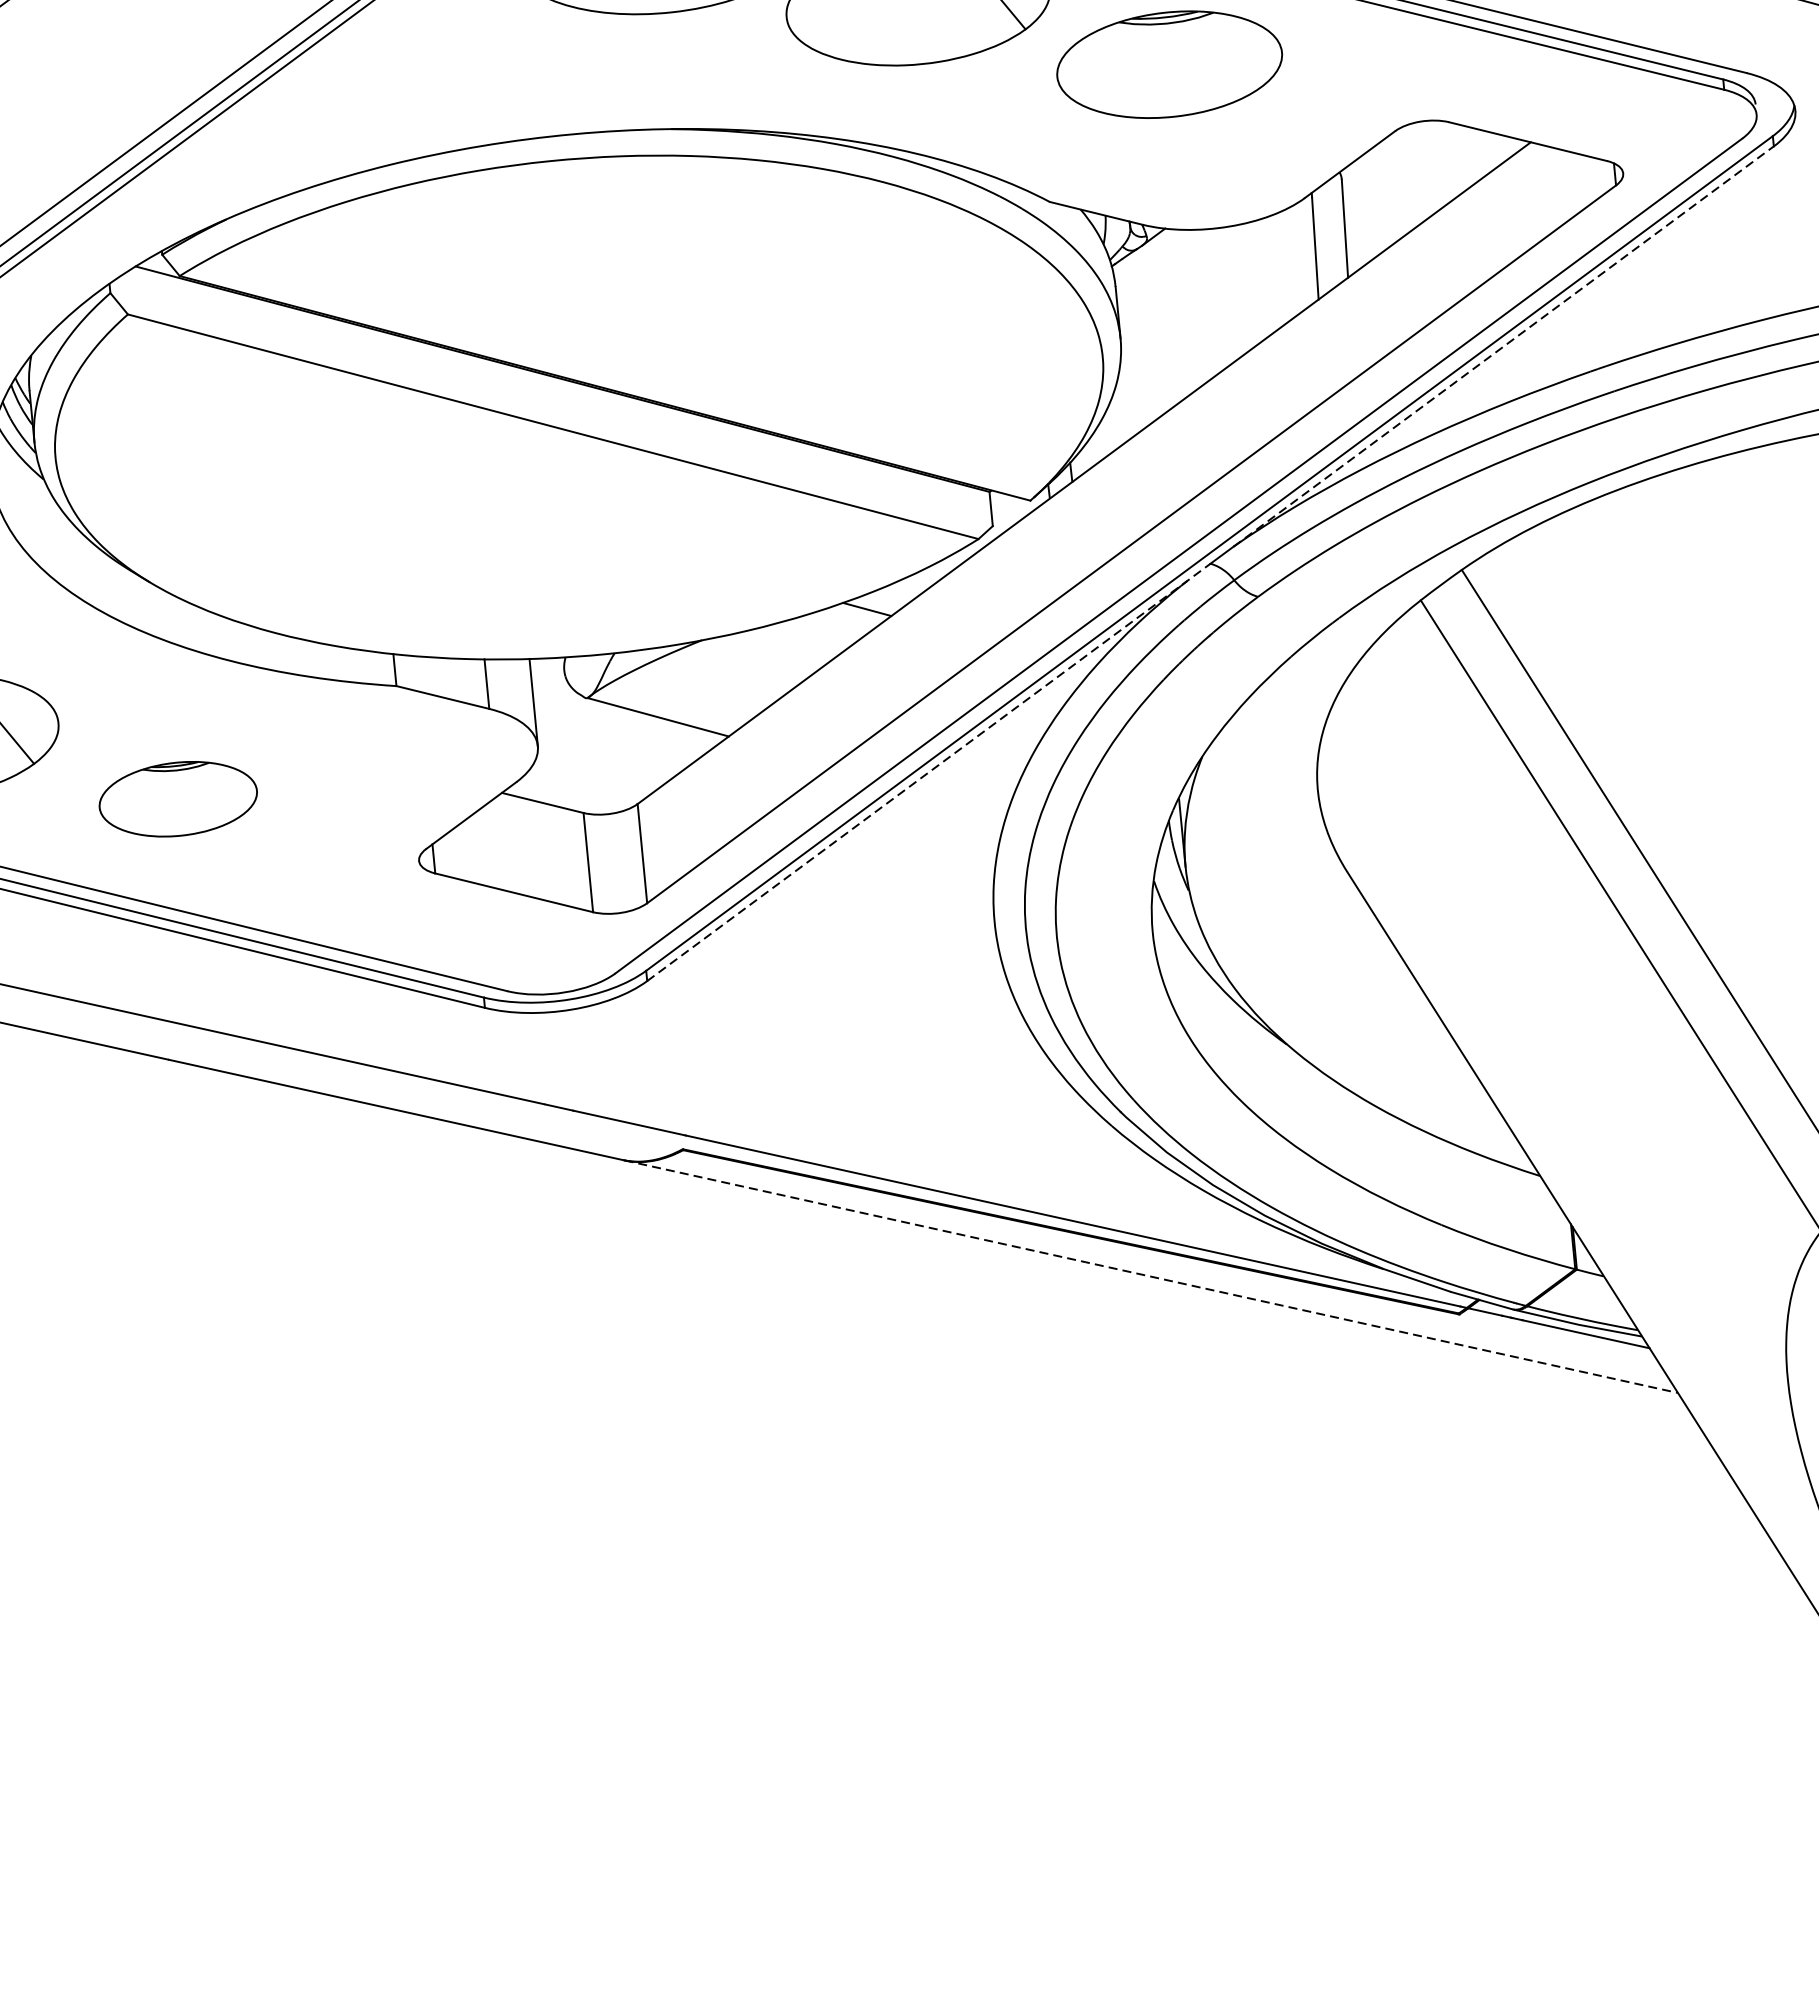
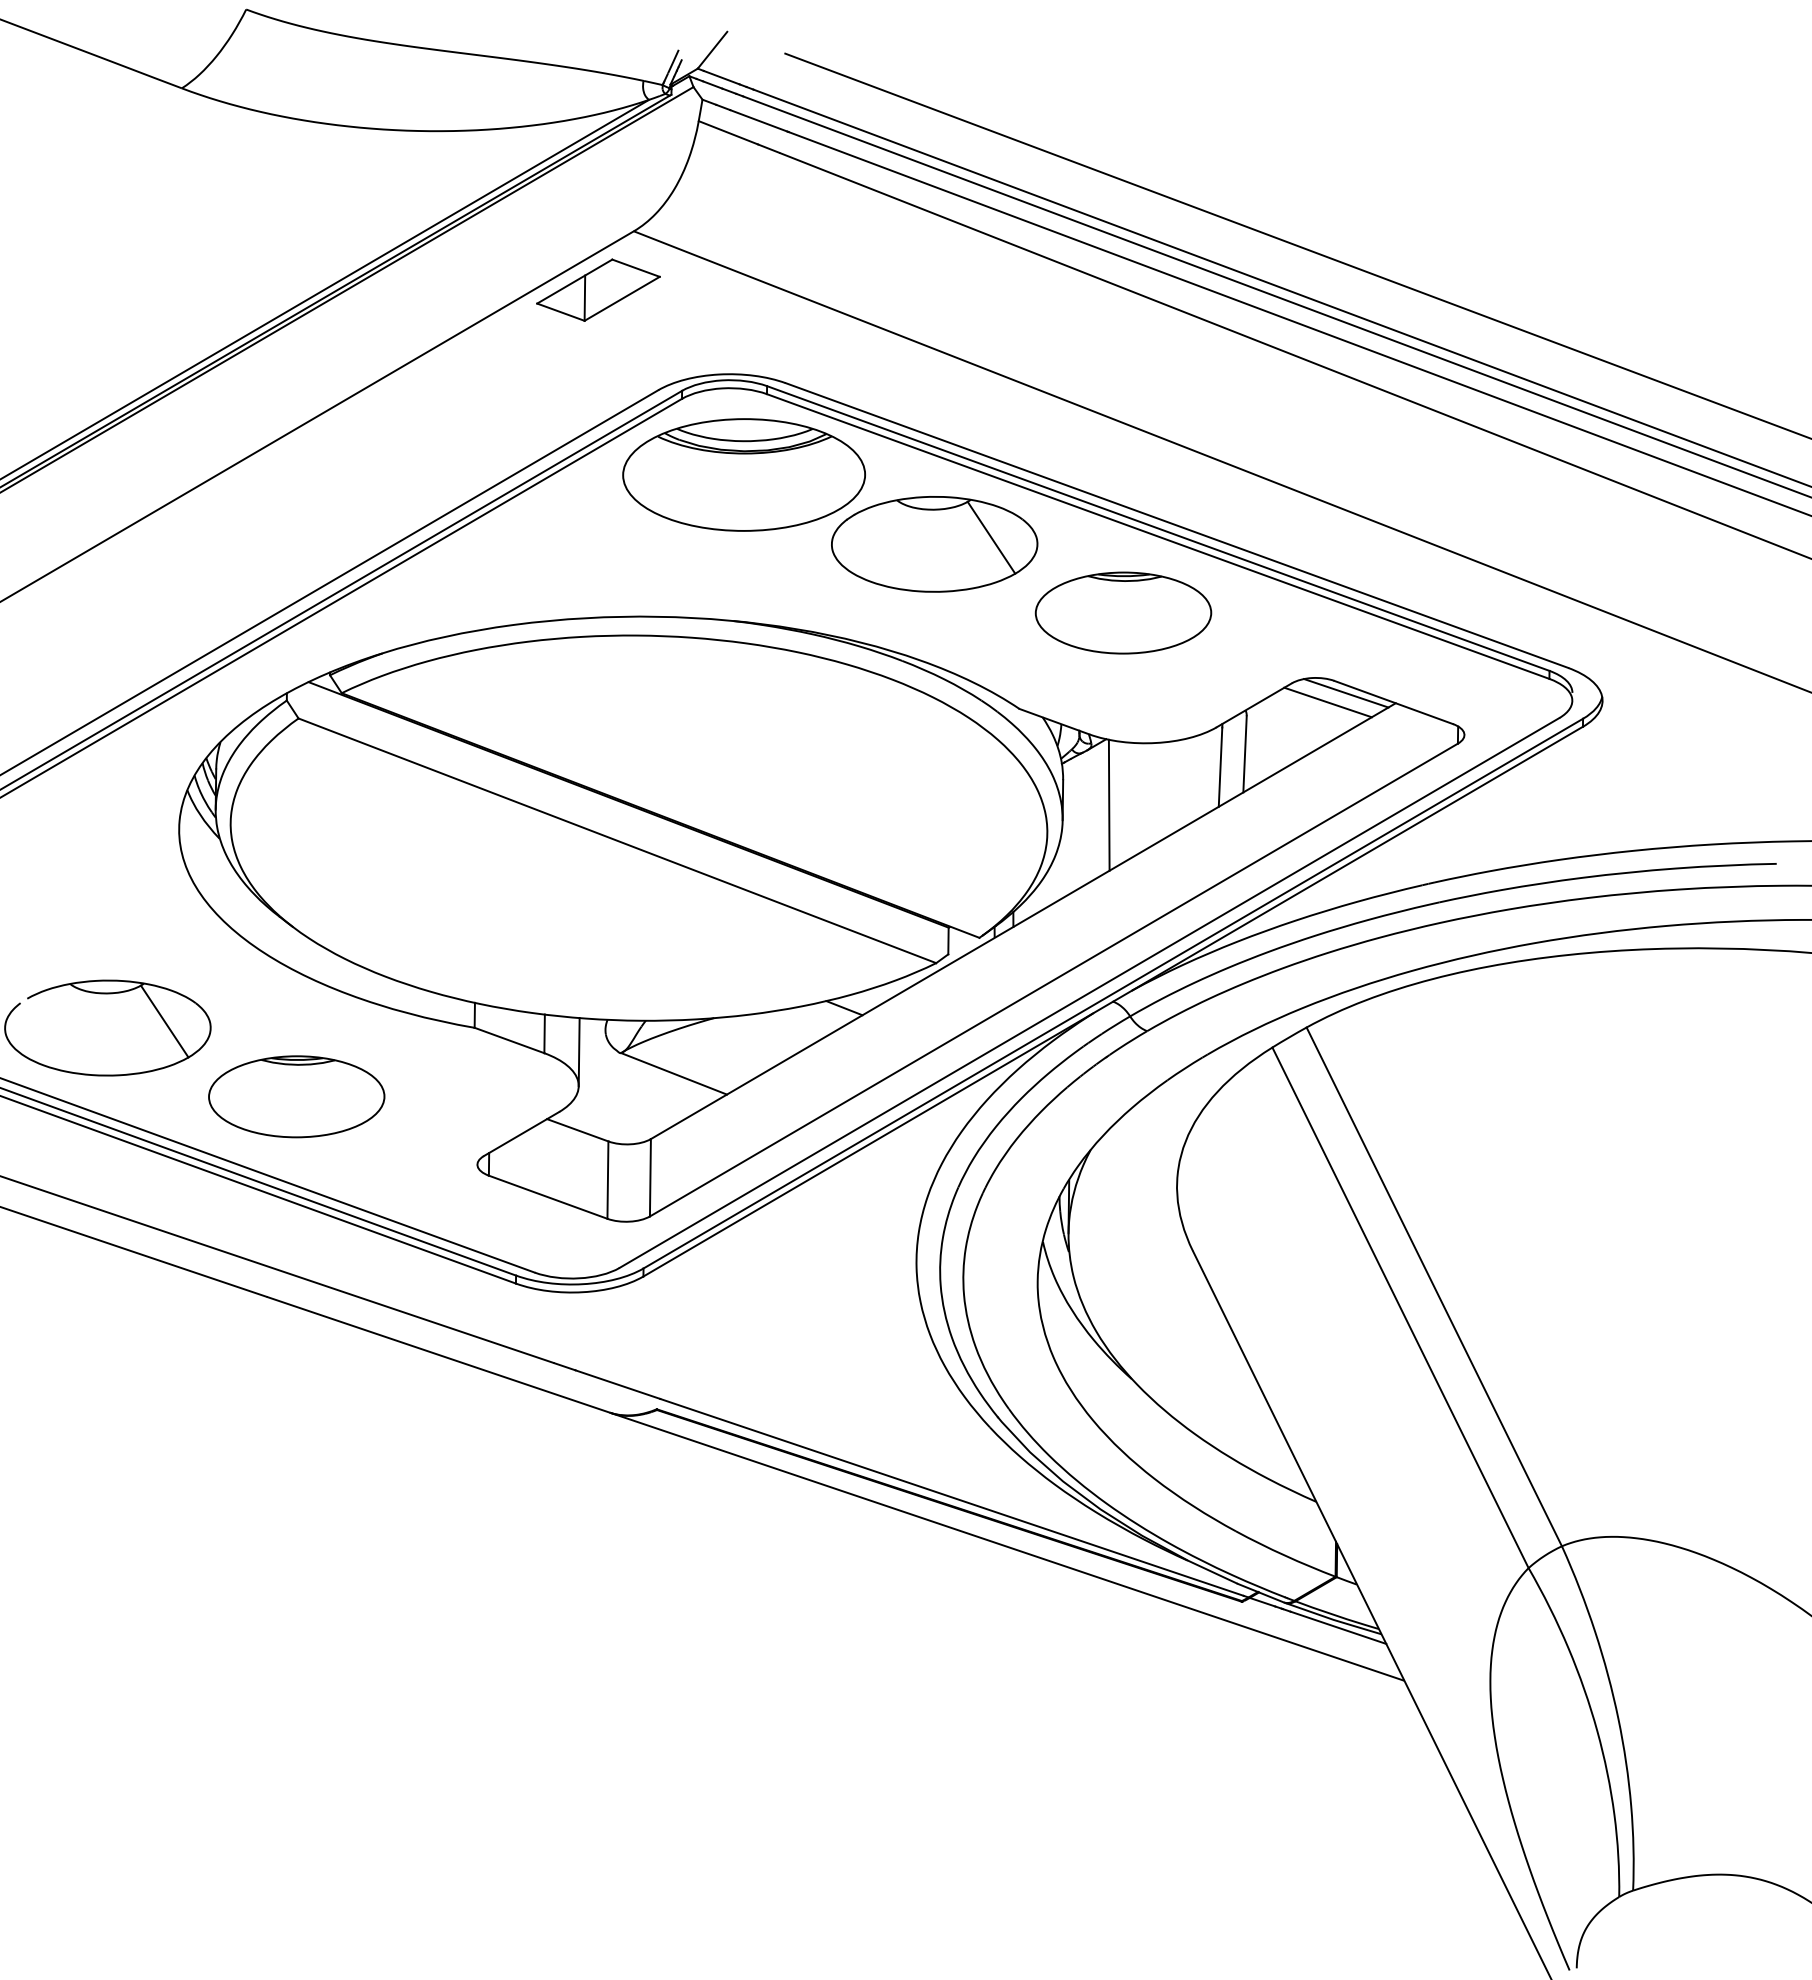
line: (1466, 136) -> (1346, 693), added
line: (1443, 150) -> (1327, 702), added
line: (1177, 311) -> (1108, 804), added
line: (1503, 346) -> (1357, 858), dashed -> solid
line: (929, 771) -> (878, 1138), dashed -> solid
part: (177, 798) -> (296, 1096), size x1.43
line: (1150, 1276) -> (1007, 1546), dashed -> solid

